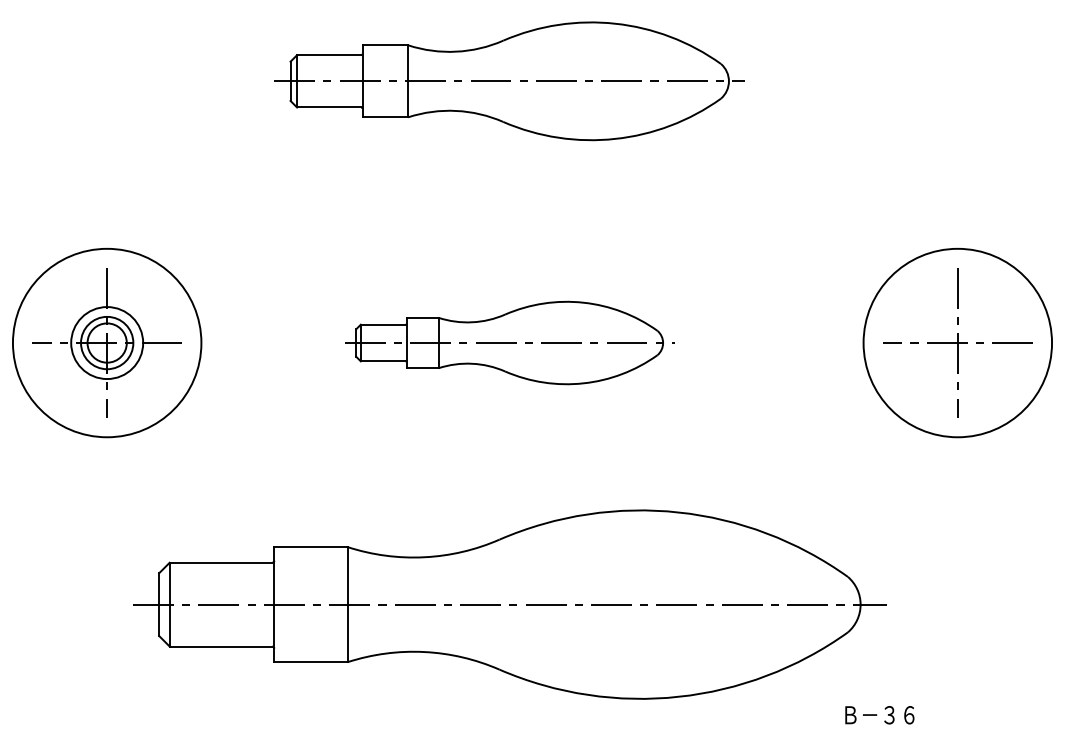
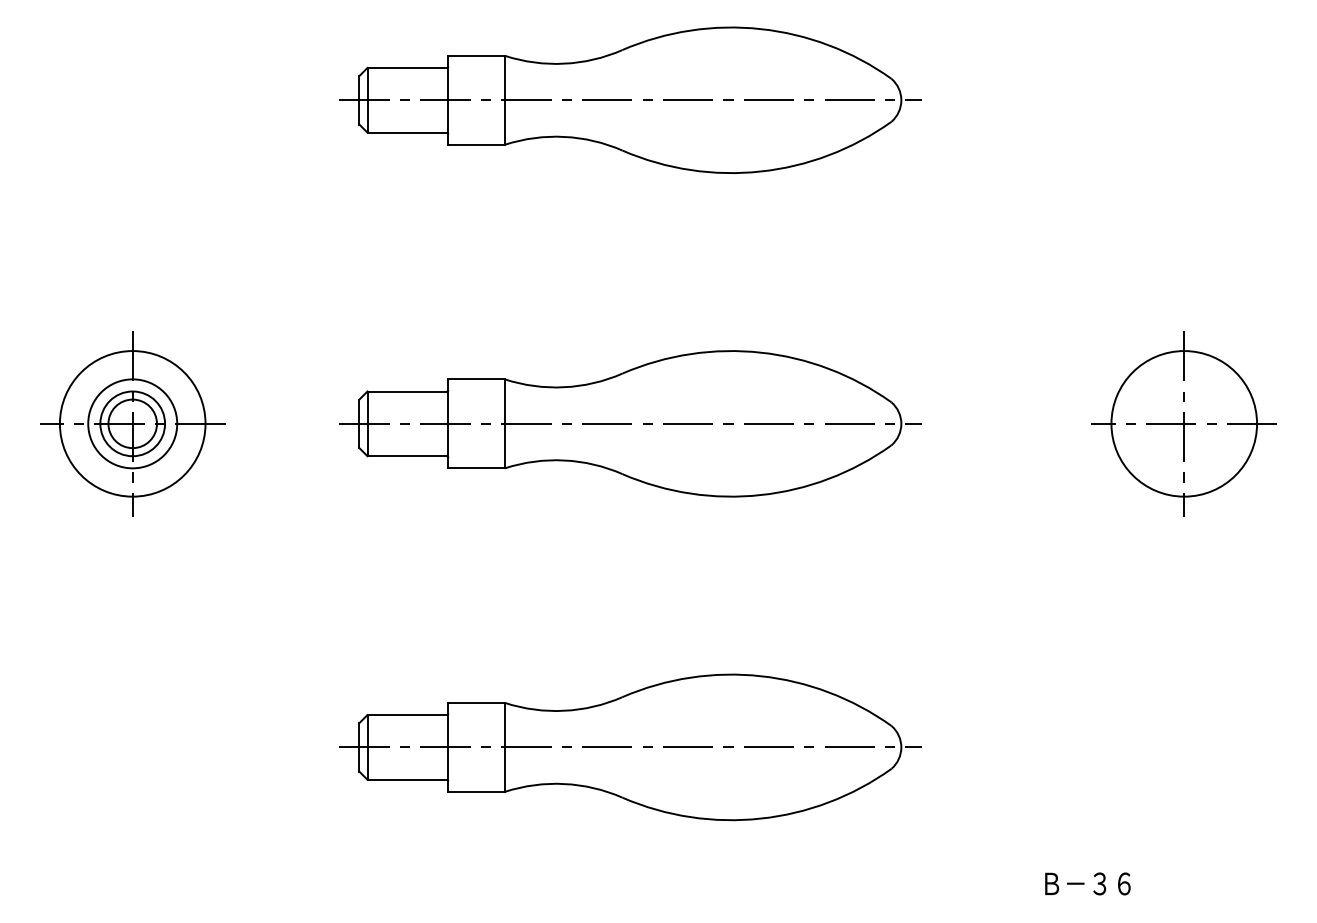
circle: (107, 342) -> (133, 423), size x0.62
part: (509, 342) -> (630, 423), size x1.43
circle: (957, 342) -> (1183, 423), size x0.62
part: (509, 604) -> (630, 747), size x0.62

